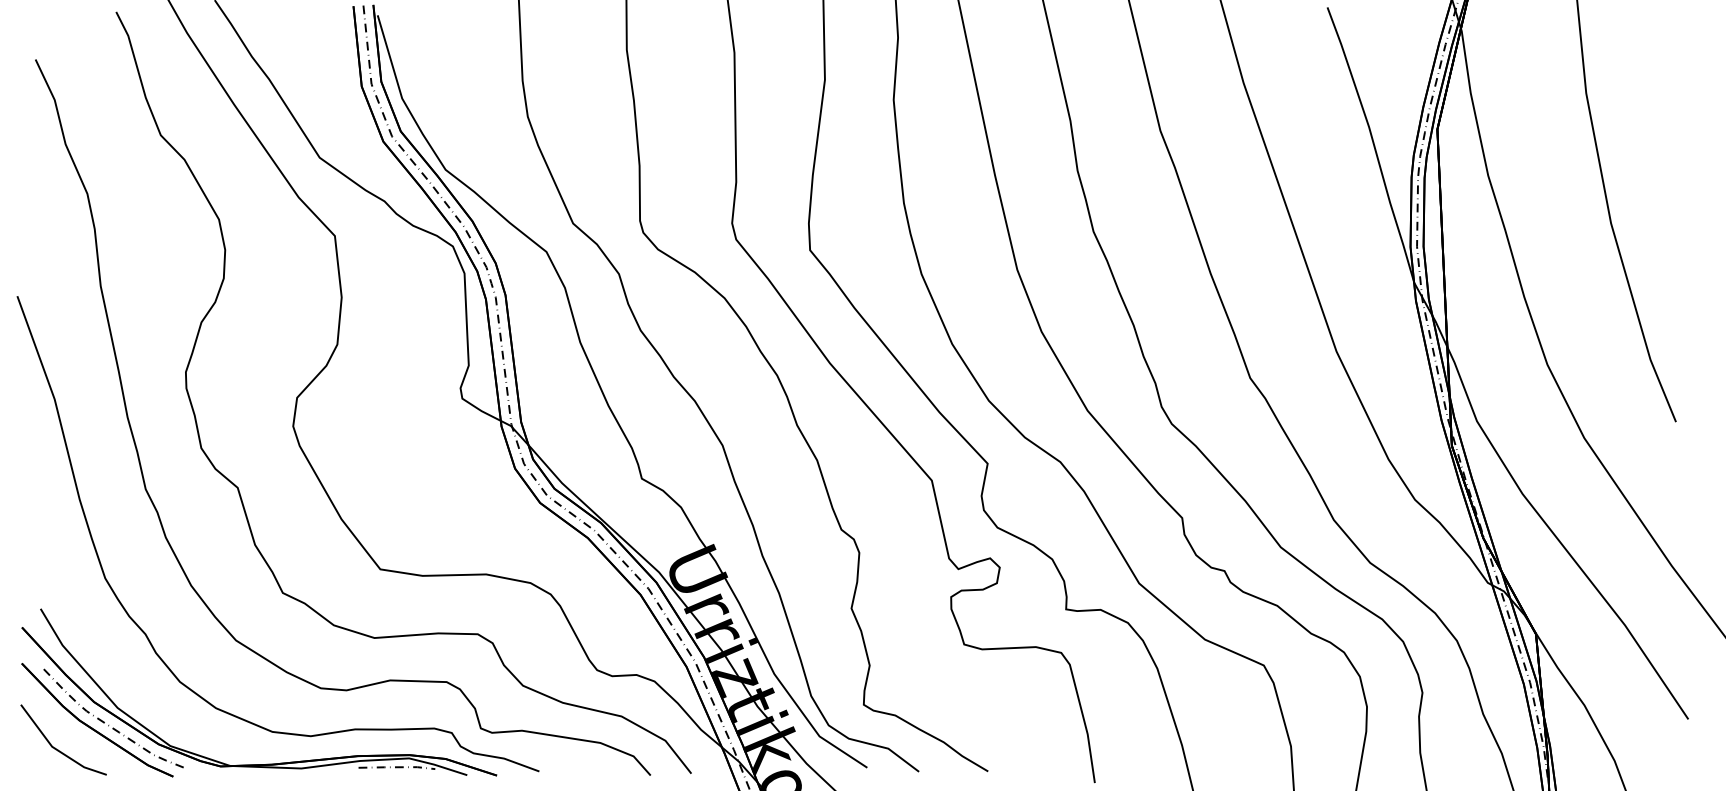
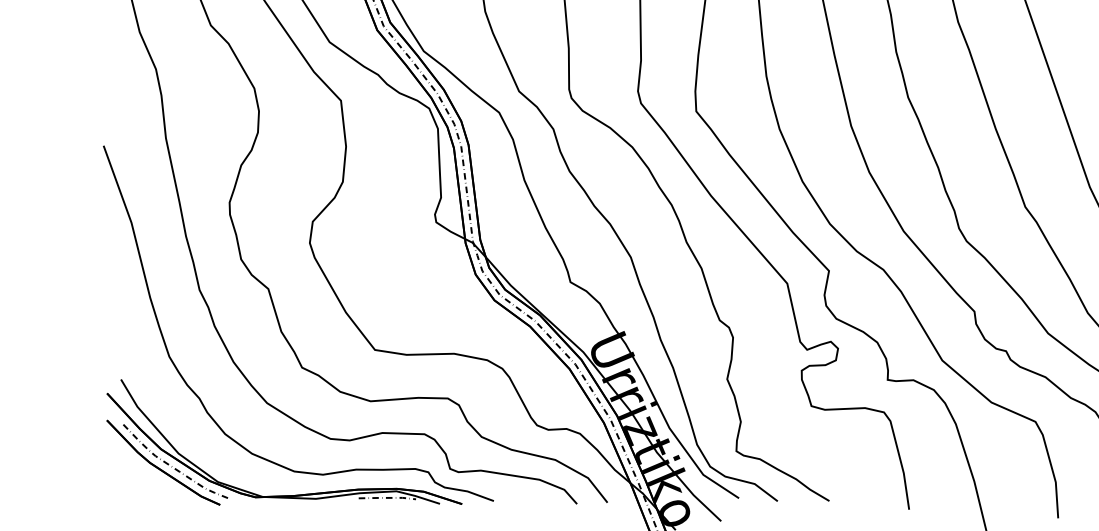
line: (58, 749) -> (134, 484), removed

